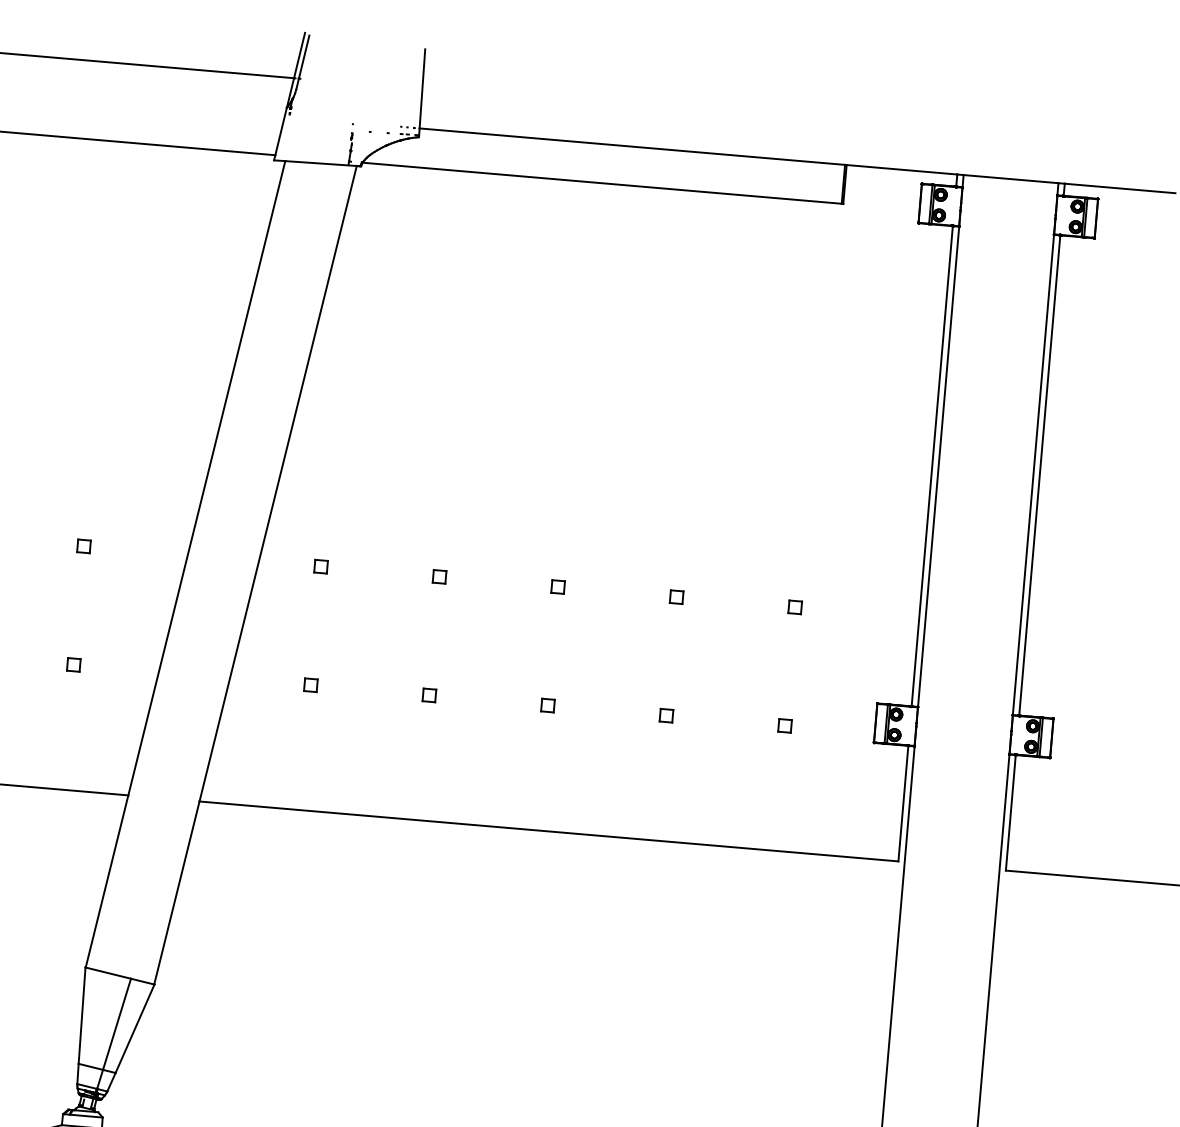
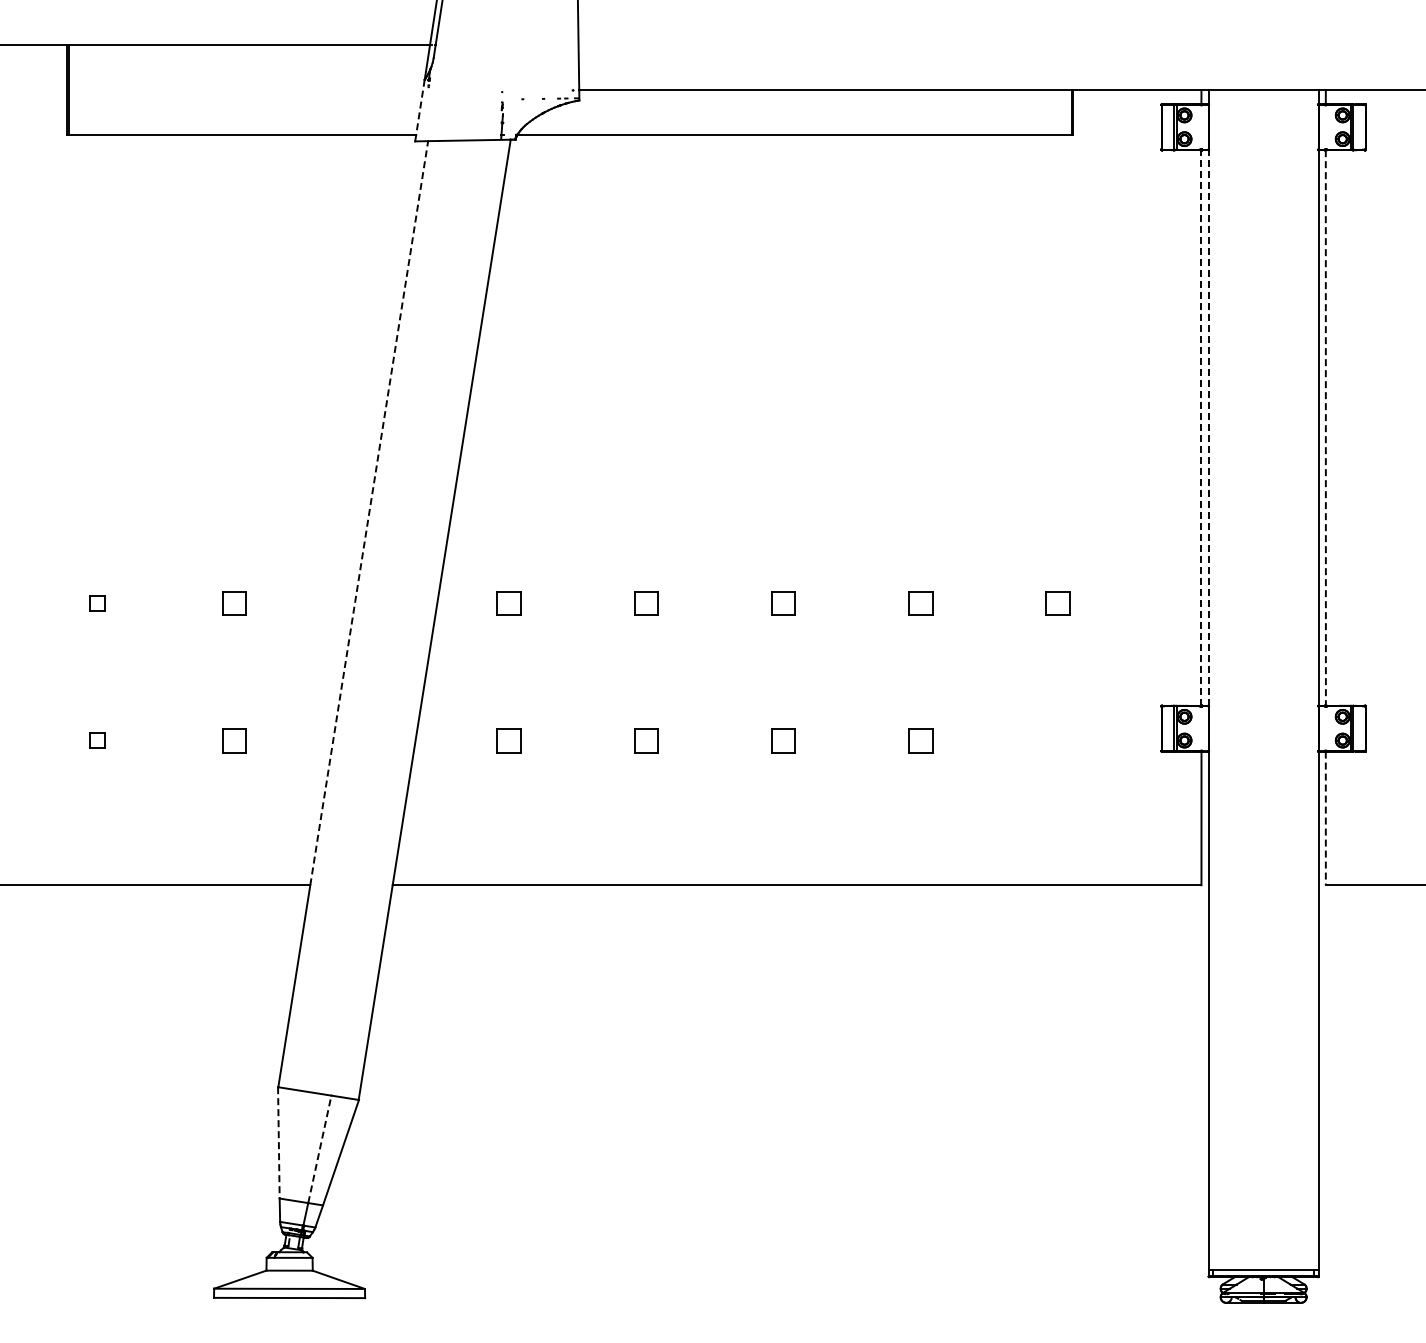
line: (281, 132) -> (420, 108), solid -> dashed
line: (932, 465) -> (1201, 427), solid -> dashed
line: (938, 467) -> (1208, 428), solid -> dashed
line: (1039, 475) -> (1325, 428), solid -> dashed
line: (207, 478) -> (369, 513), solid -> dashed
part: (83, 546) -> (234, 603), size x1.6
part: (321, 566) -> (509, 603), size x1.6
part: (439, 576) -> (646, 603), size x1.6
part: (558, 586) -> (783, 603), size x1.6
part: (676, 597) -> (920, 603), size x1.6
part: (794, 607) -> (1057, 603), size x1.6
part: (73, 664) -> (234, 740), size x1.6
part: (311, 685) -> (509, 740), size x1.6
part: (429, 695) -> (646, 740), size x1.6
part: (547, 705) -> (783, 740), size x1.6
part: (666, 715) -> (920, 740), size x1.6
part: (784, 725) -> (1057, 740), removed
line: (1010, 812) -> (1325, 818), solid -> dashed
line: (81, 1015) -> (278, 1142), solid -> dashed
line: (116, 1024) -> (319, 1149), solid -> dashed

